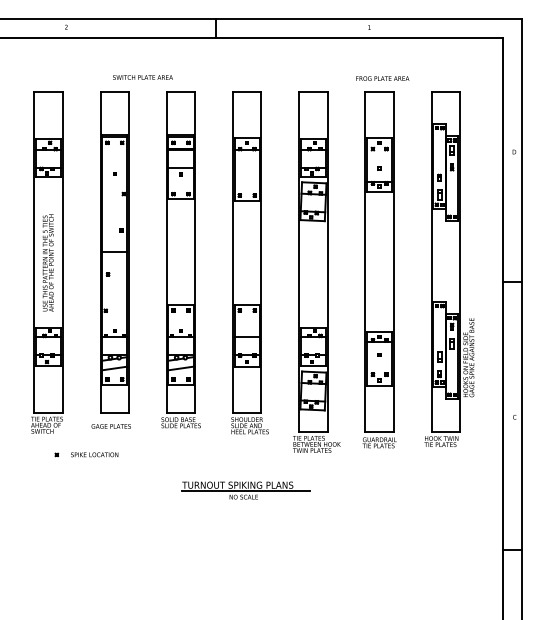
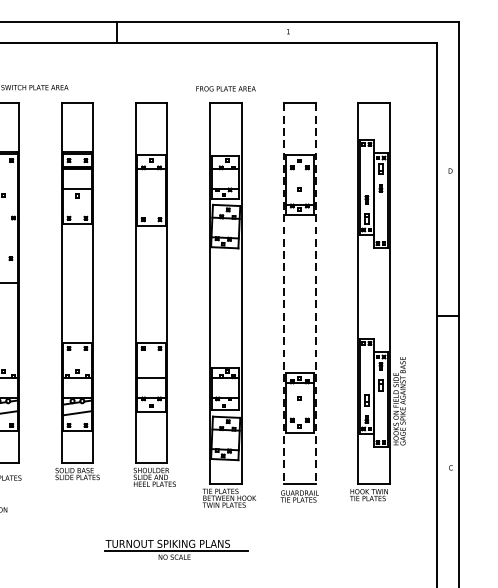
text: (382, 78) -> (225, 88), moved
line: (365, 262) -> (283, 294), solid -> dashed
line: (393, 262) -> (315, 294), solid -> dashed
part: (245, 490) -> (176, 549), moved

